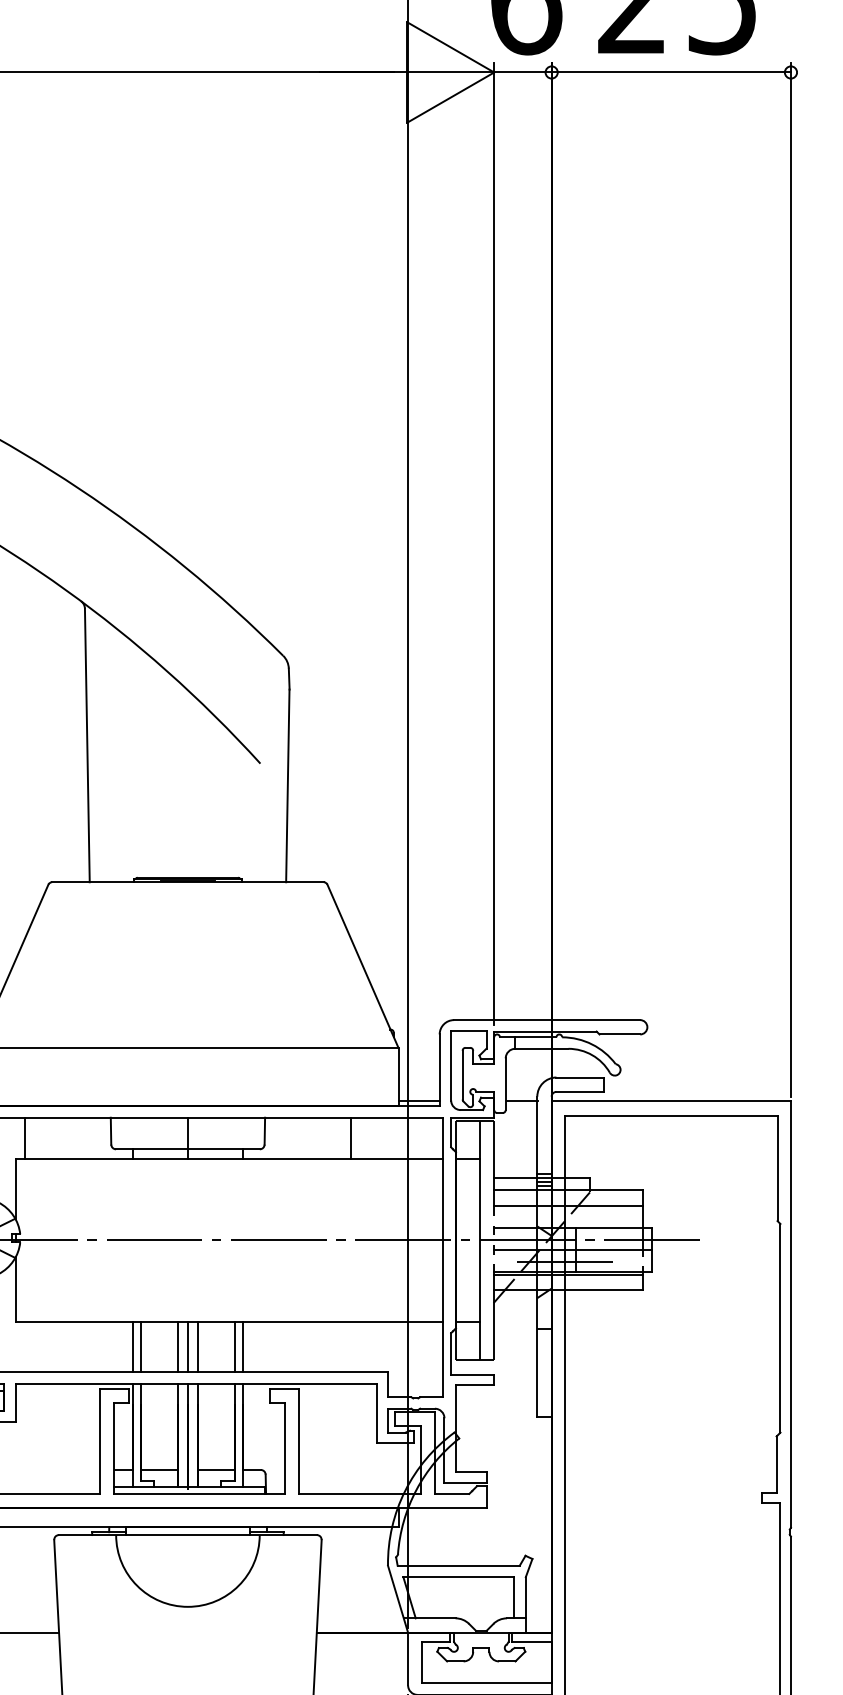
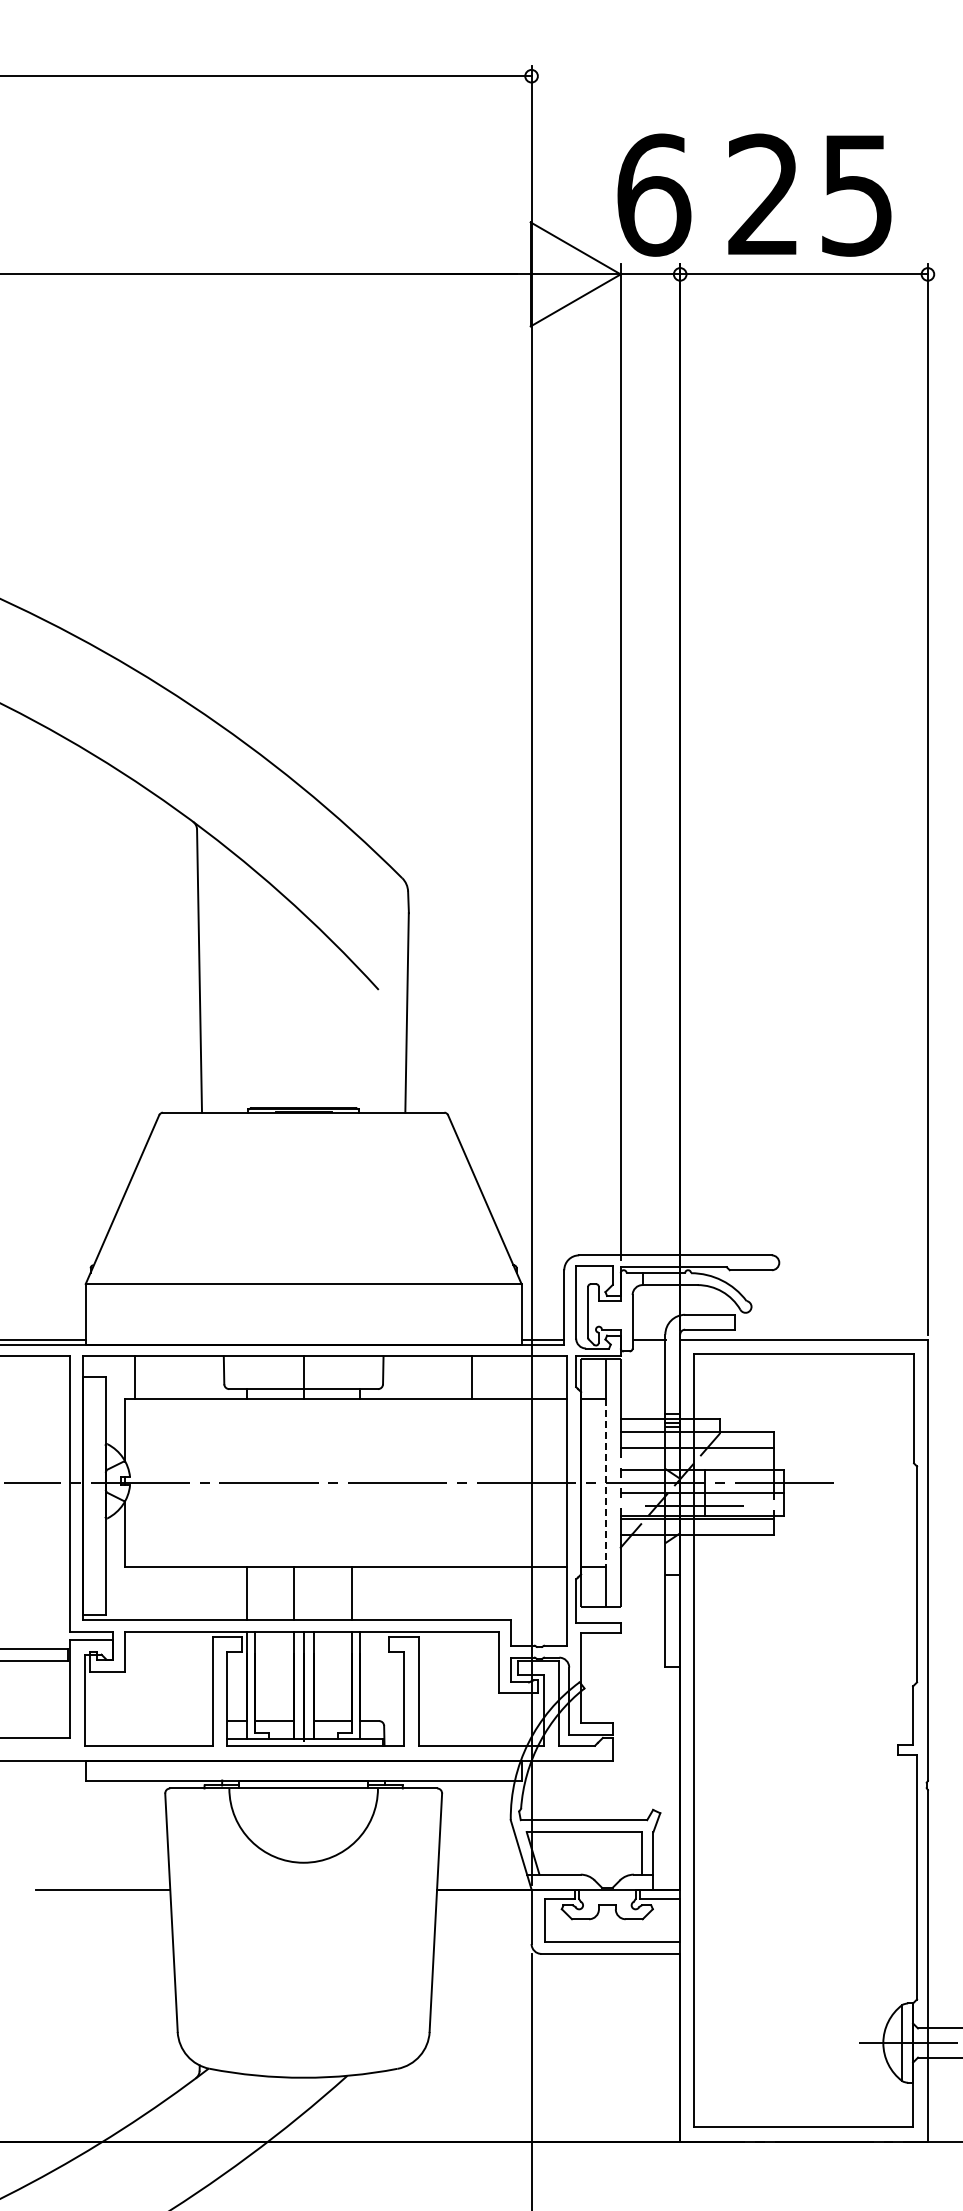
line: (479, 1240) -> (605, 1483), solid -> dashed
line: (141, 1346) -> (255, 1593), removed
line: (187, 1346) -> (303, 1593), removed
line: (197, 1346) -> (313, 1593), removed
line: (242, 1346) -> (360, 1593), removed

